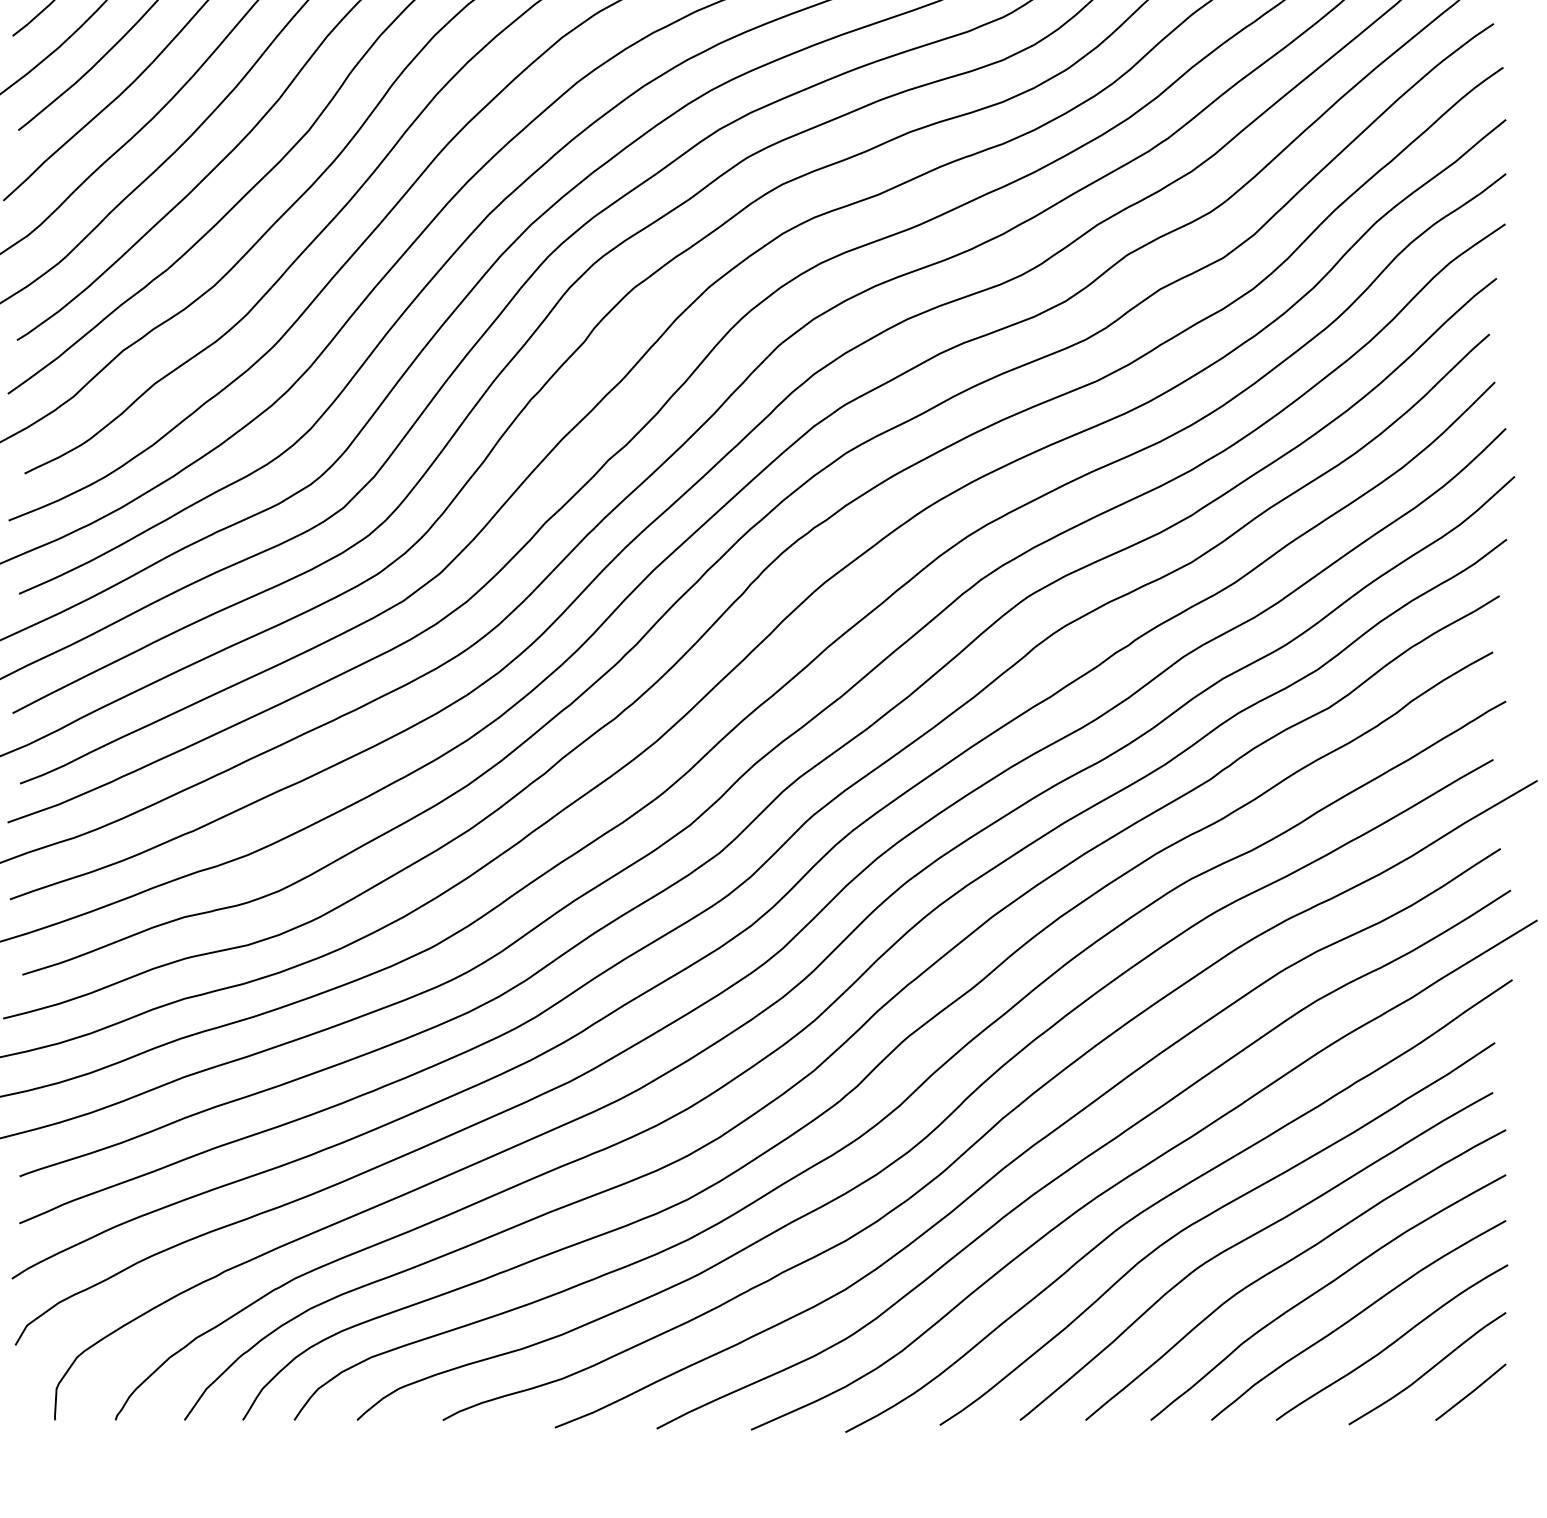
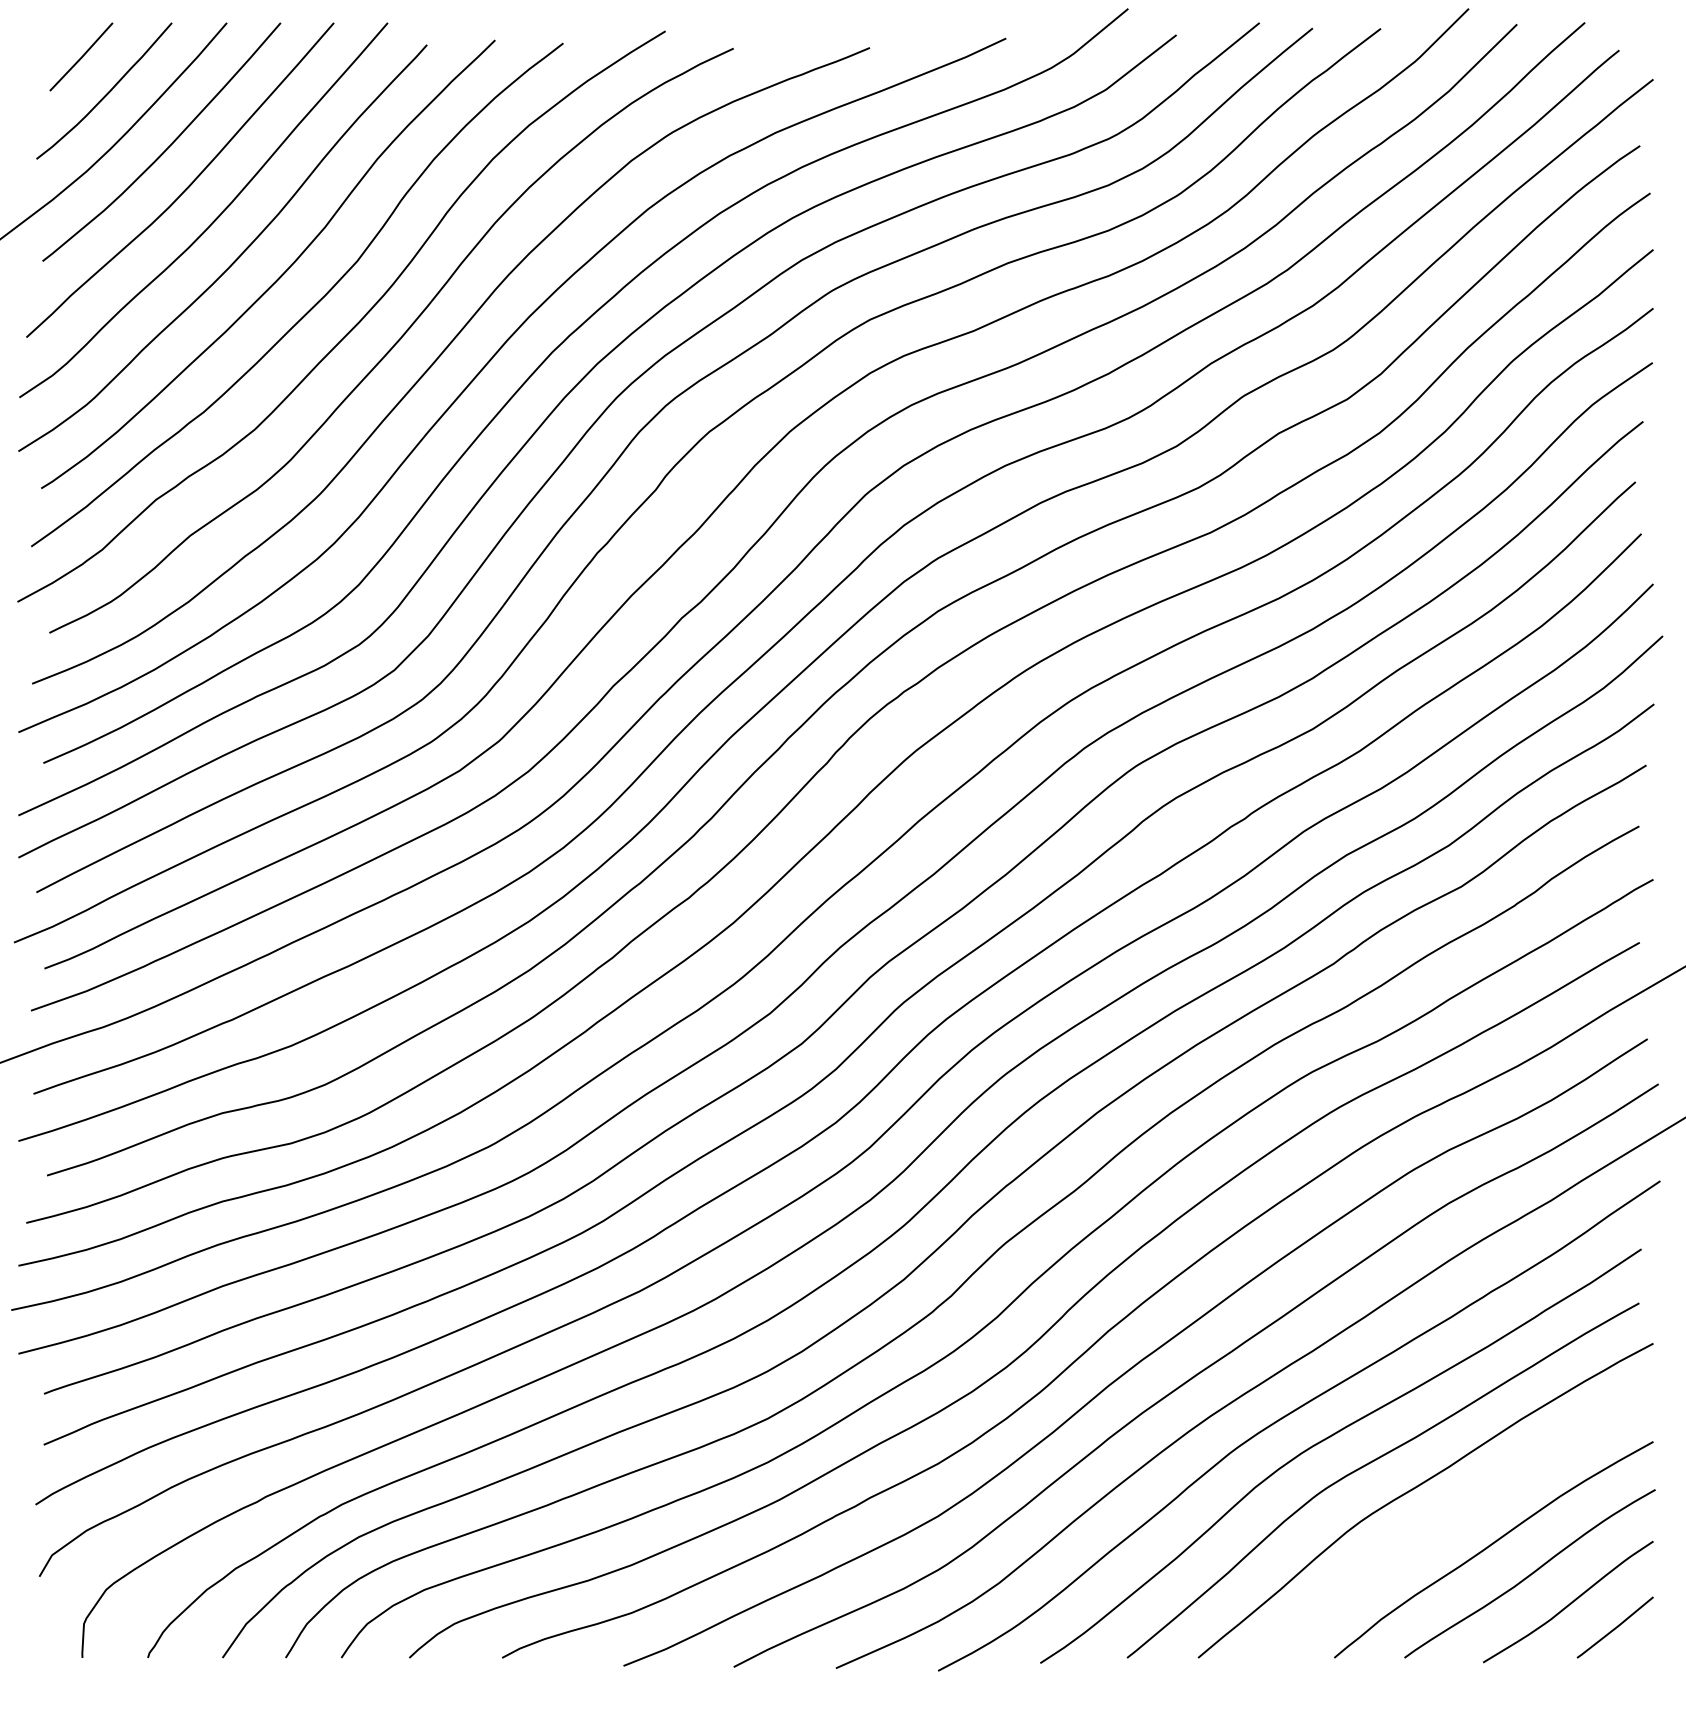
curve: (1322, 1289) -> (1454, 1516), removed

